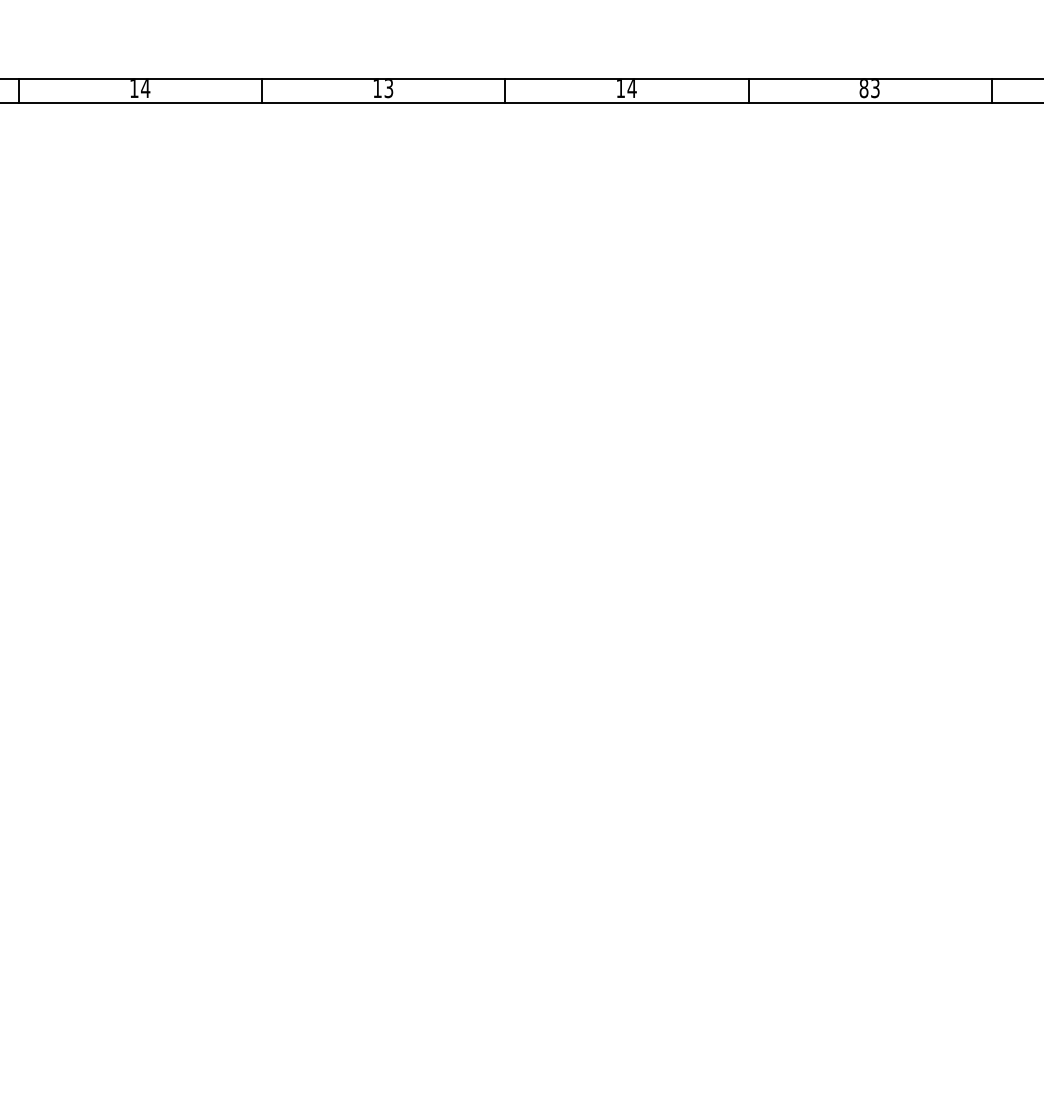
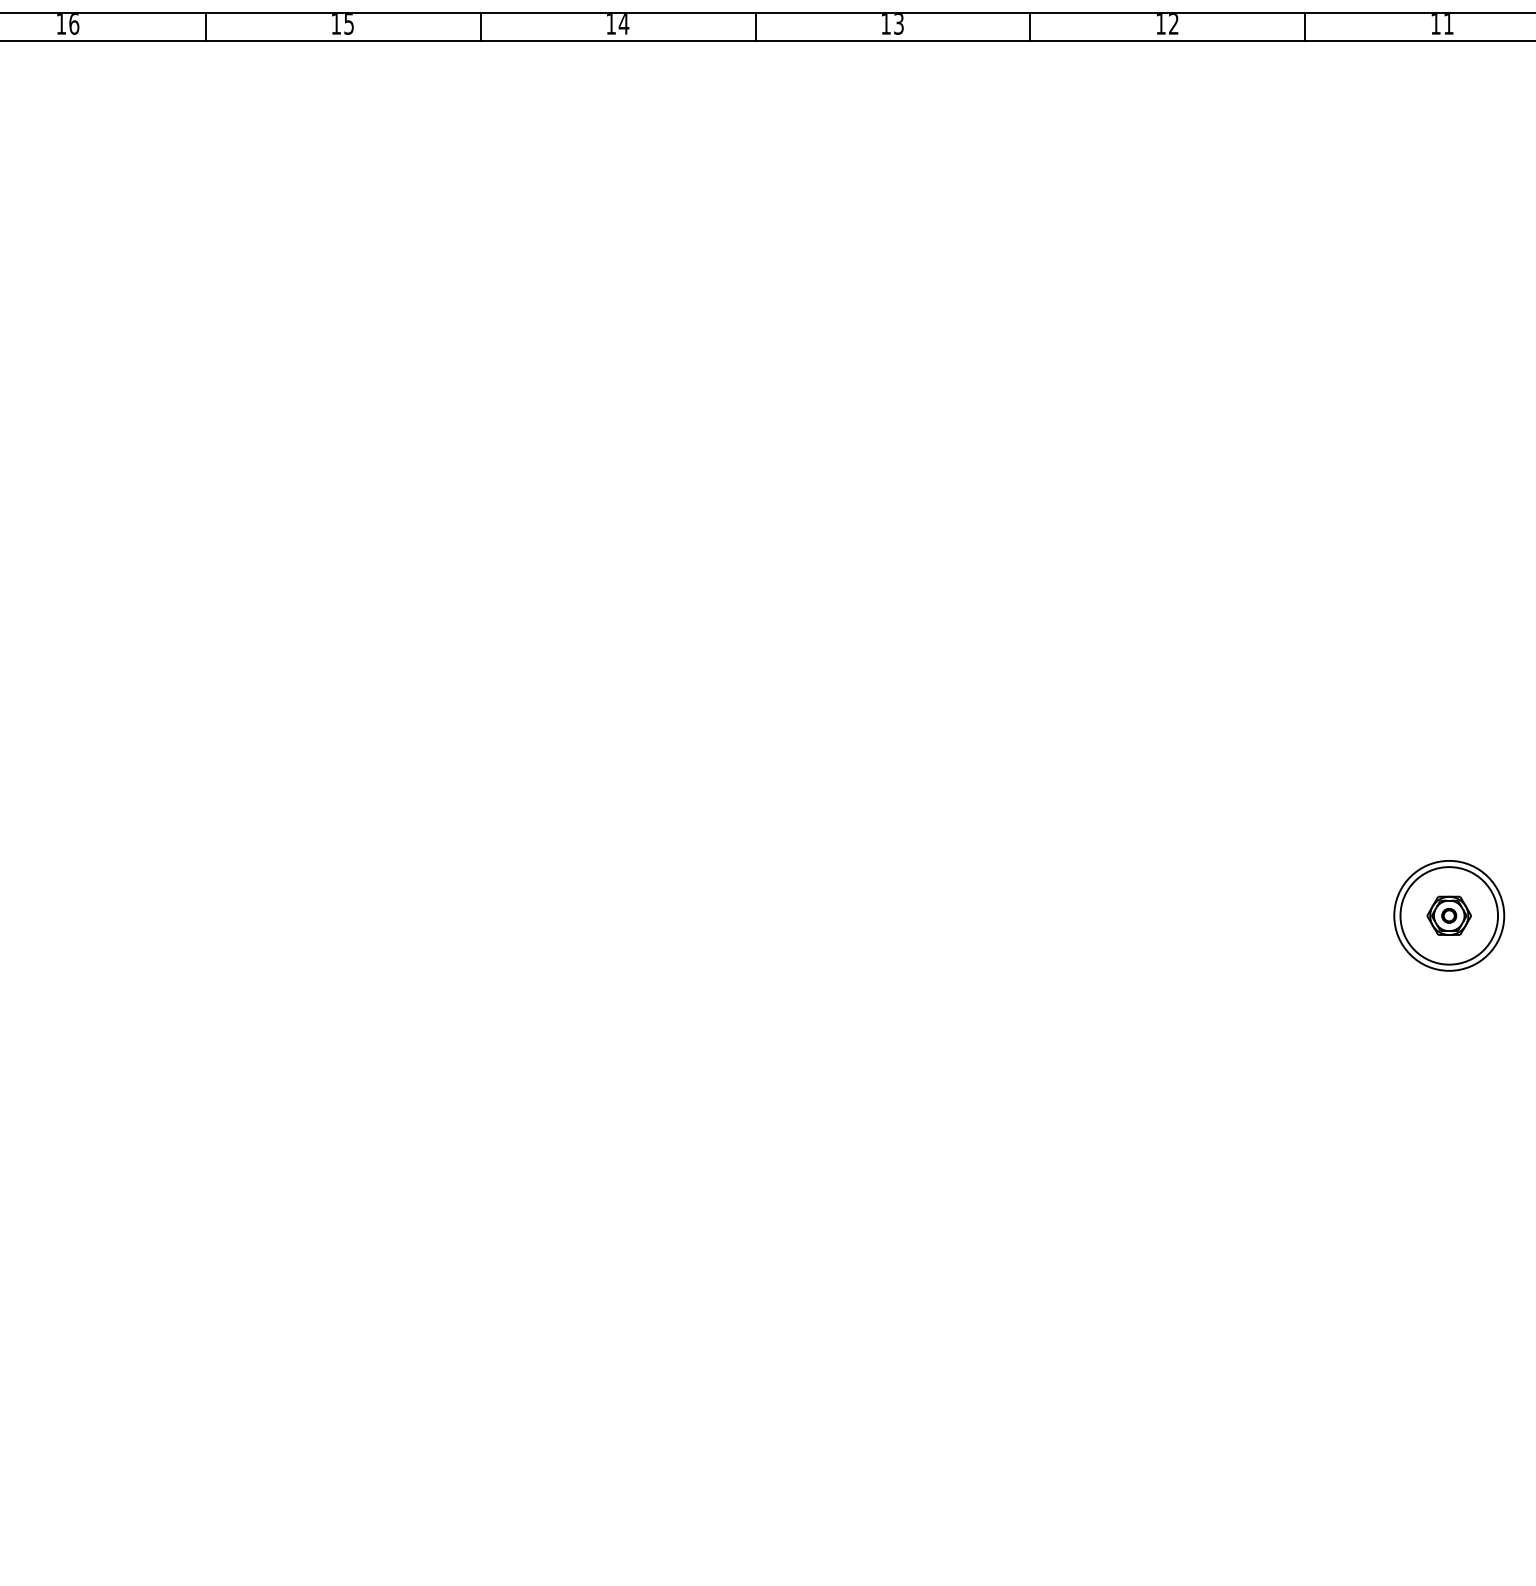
text: (145, 88) -> (73, 24), 14 -> 16
text: (388, 88) -> (348, 23), 13 -> 15
text: (864, 88) -> (886, 24), 83 -> 13

